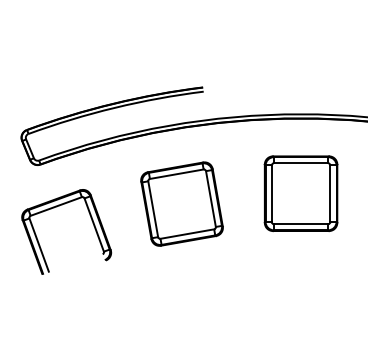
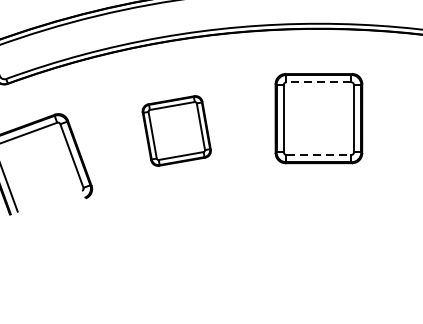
line: (300, 163) -> (318, 82), solid -> dashed
part: (181, 203) -> (176, 130), size x0.7
line: (301, 224) -> (319, 155), solid -> dashed

